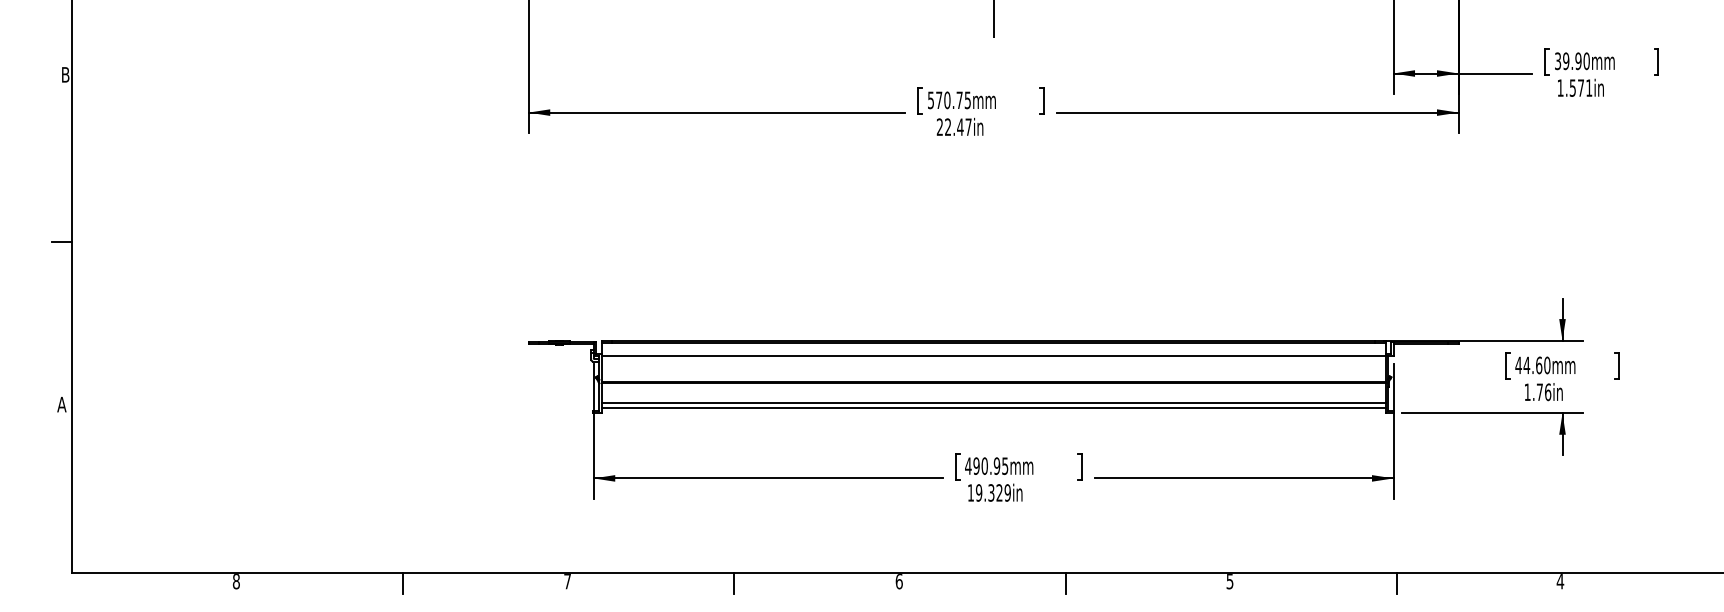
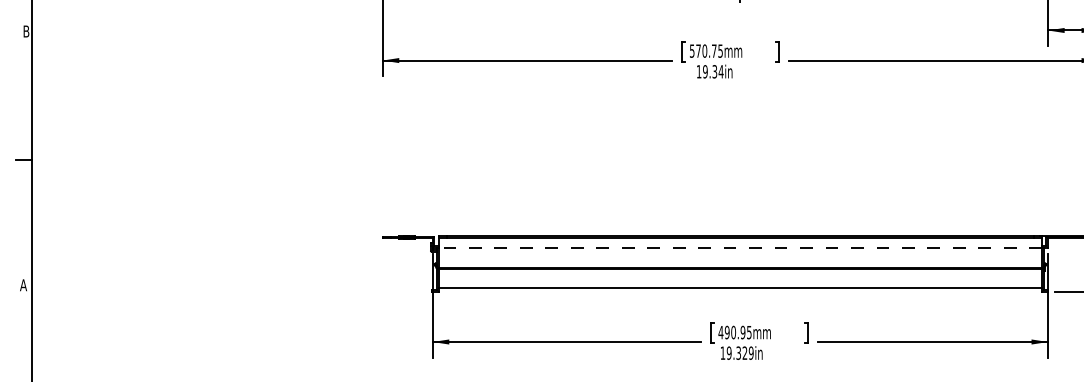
text: (953, 127) -> (709, 72), 22.47in -> 19.34in
line: (993, 355) -> (740, 247), solid -> dashed
line: (993, 403) -> (740, 284), removed

